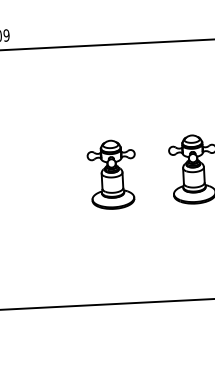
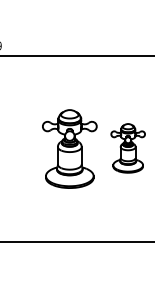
part: (111, 175) -> (69, 149), size x1.6

